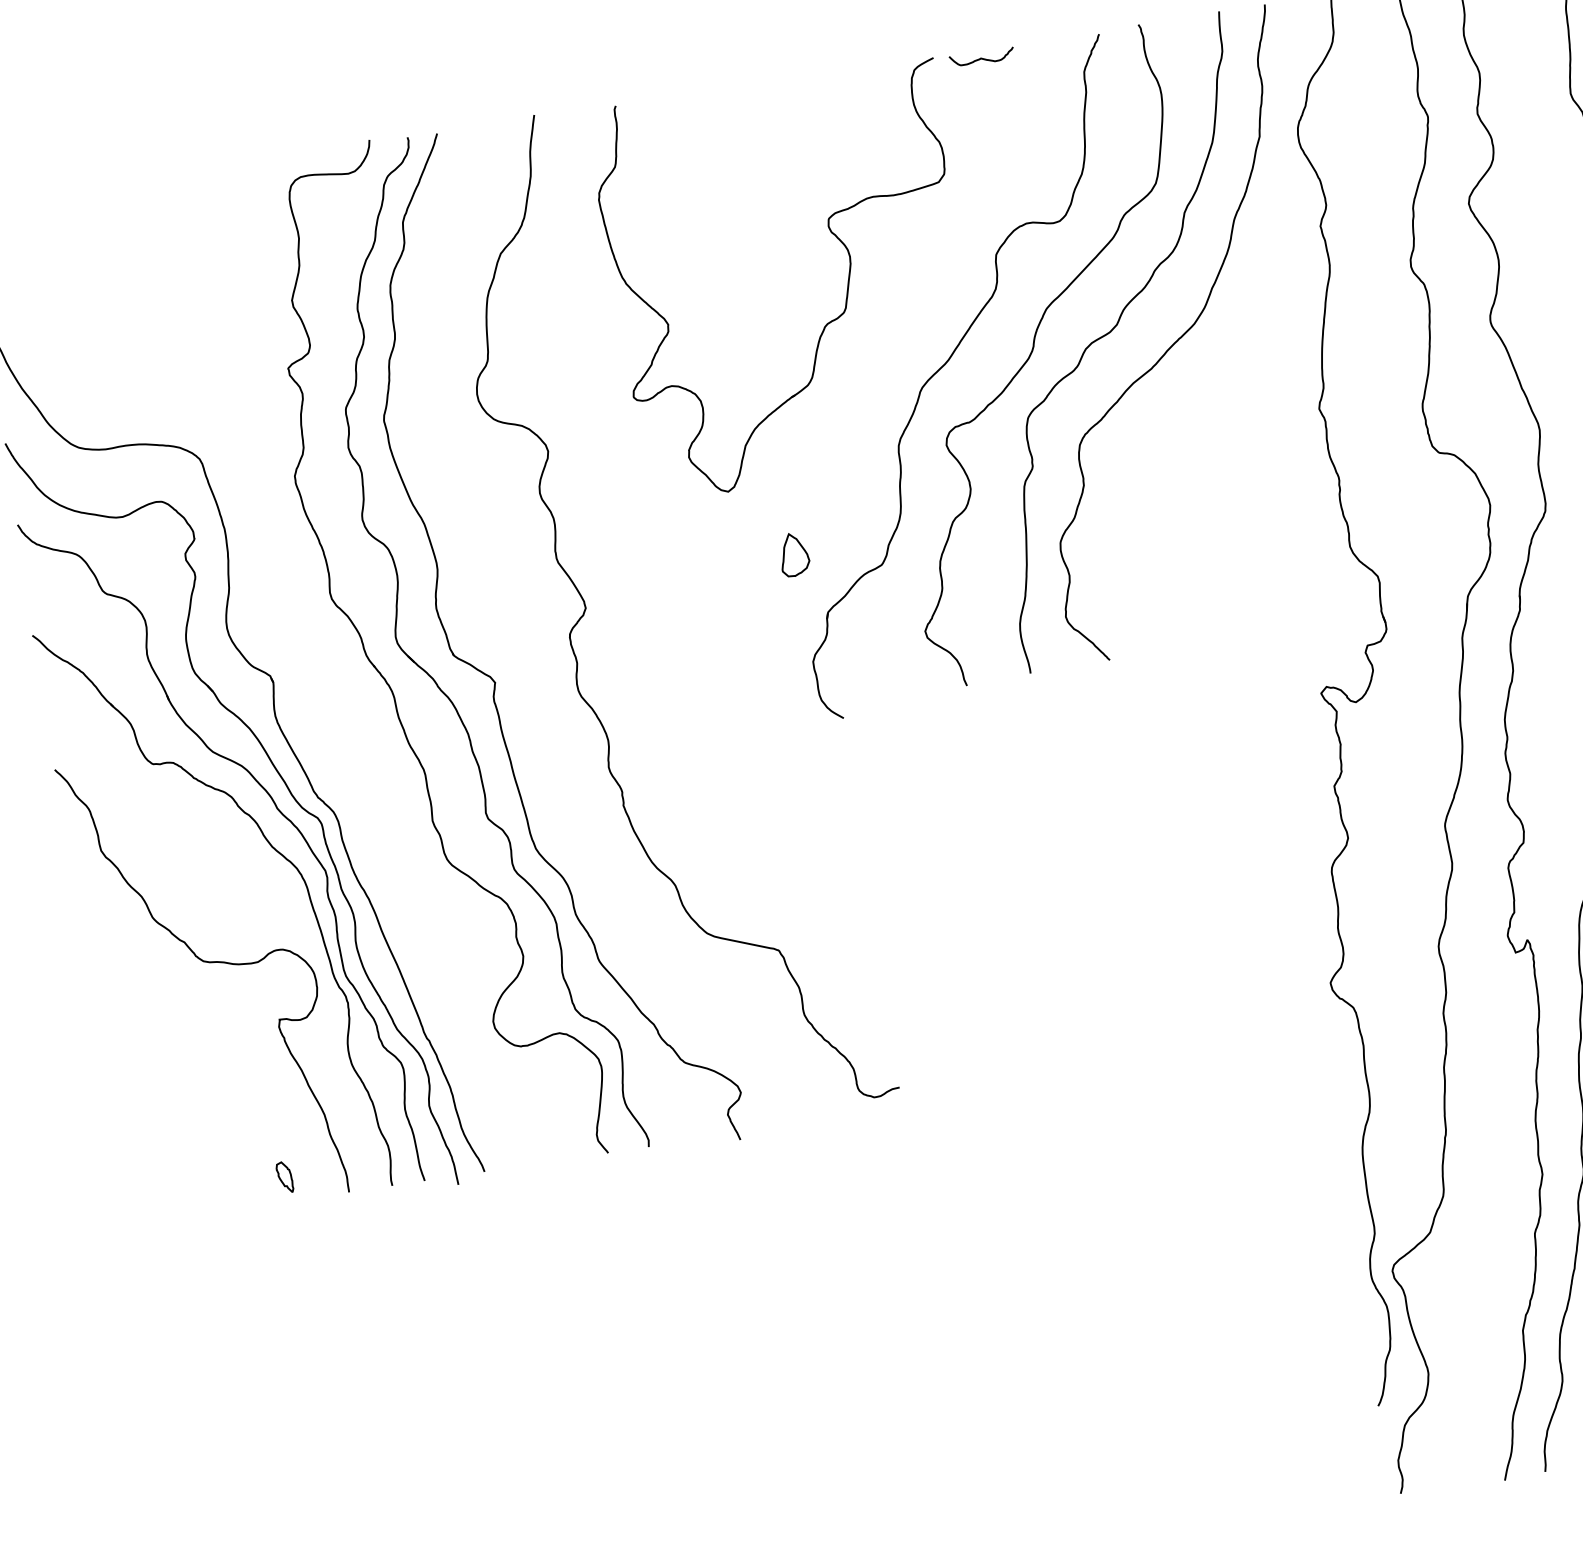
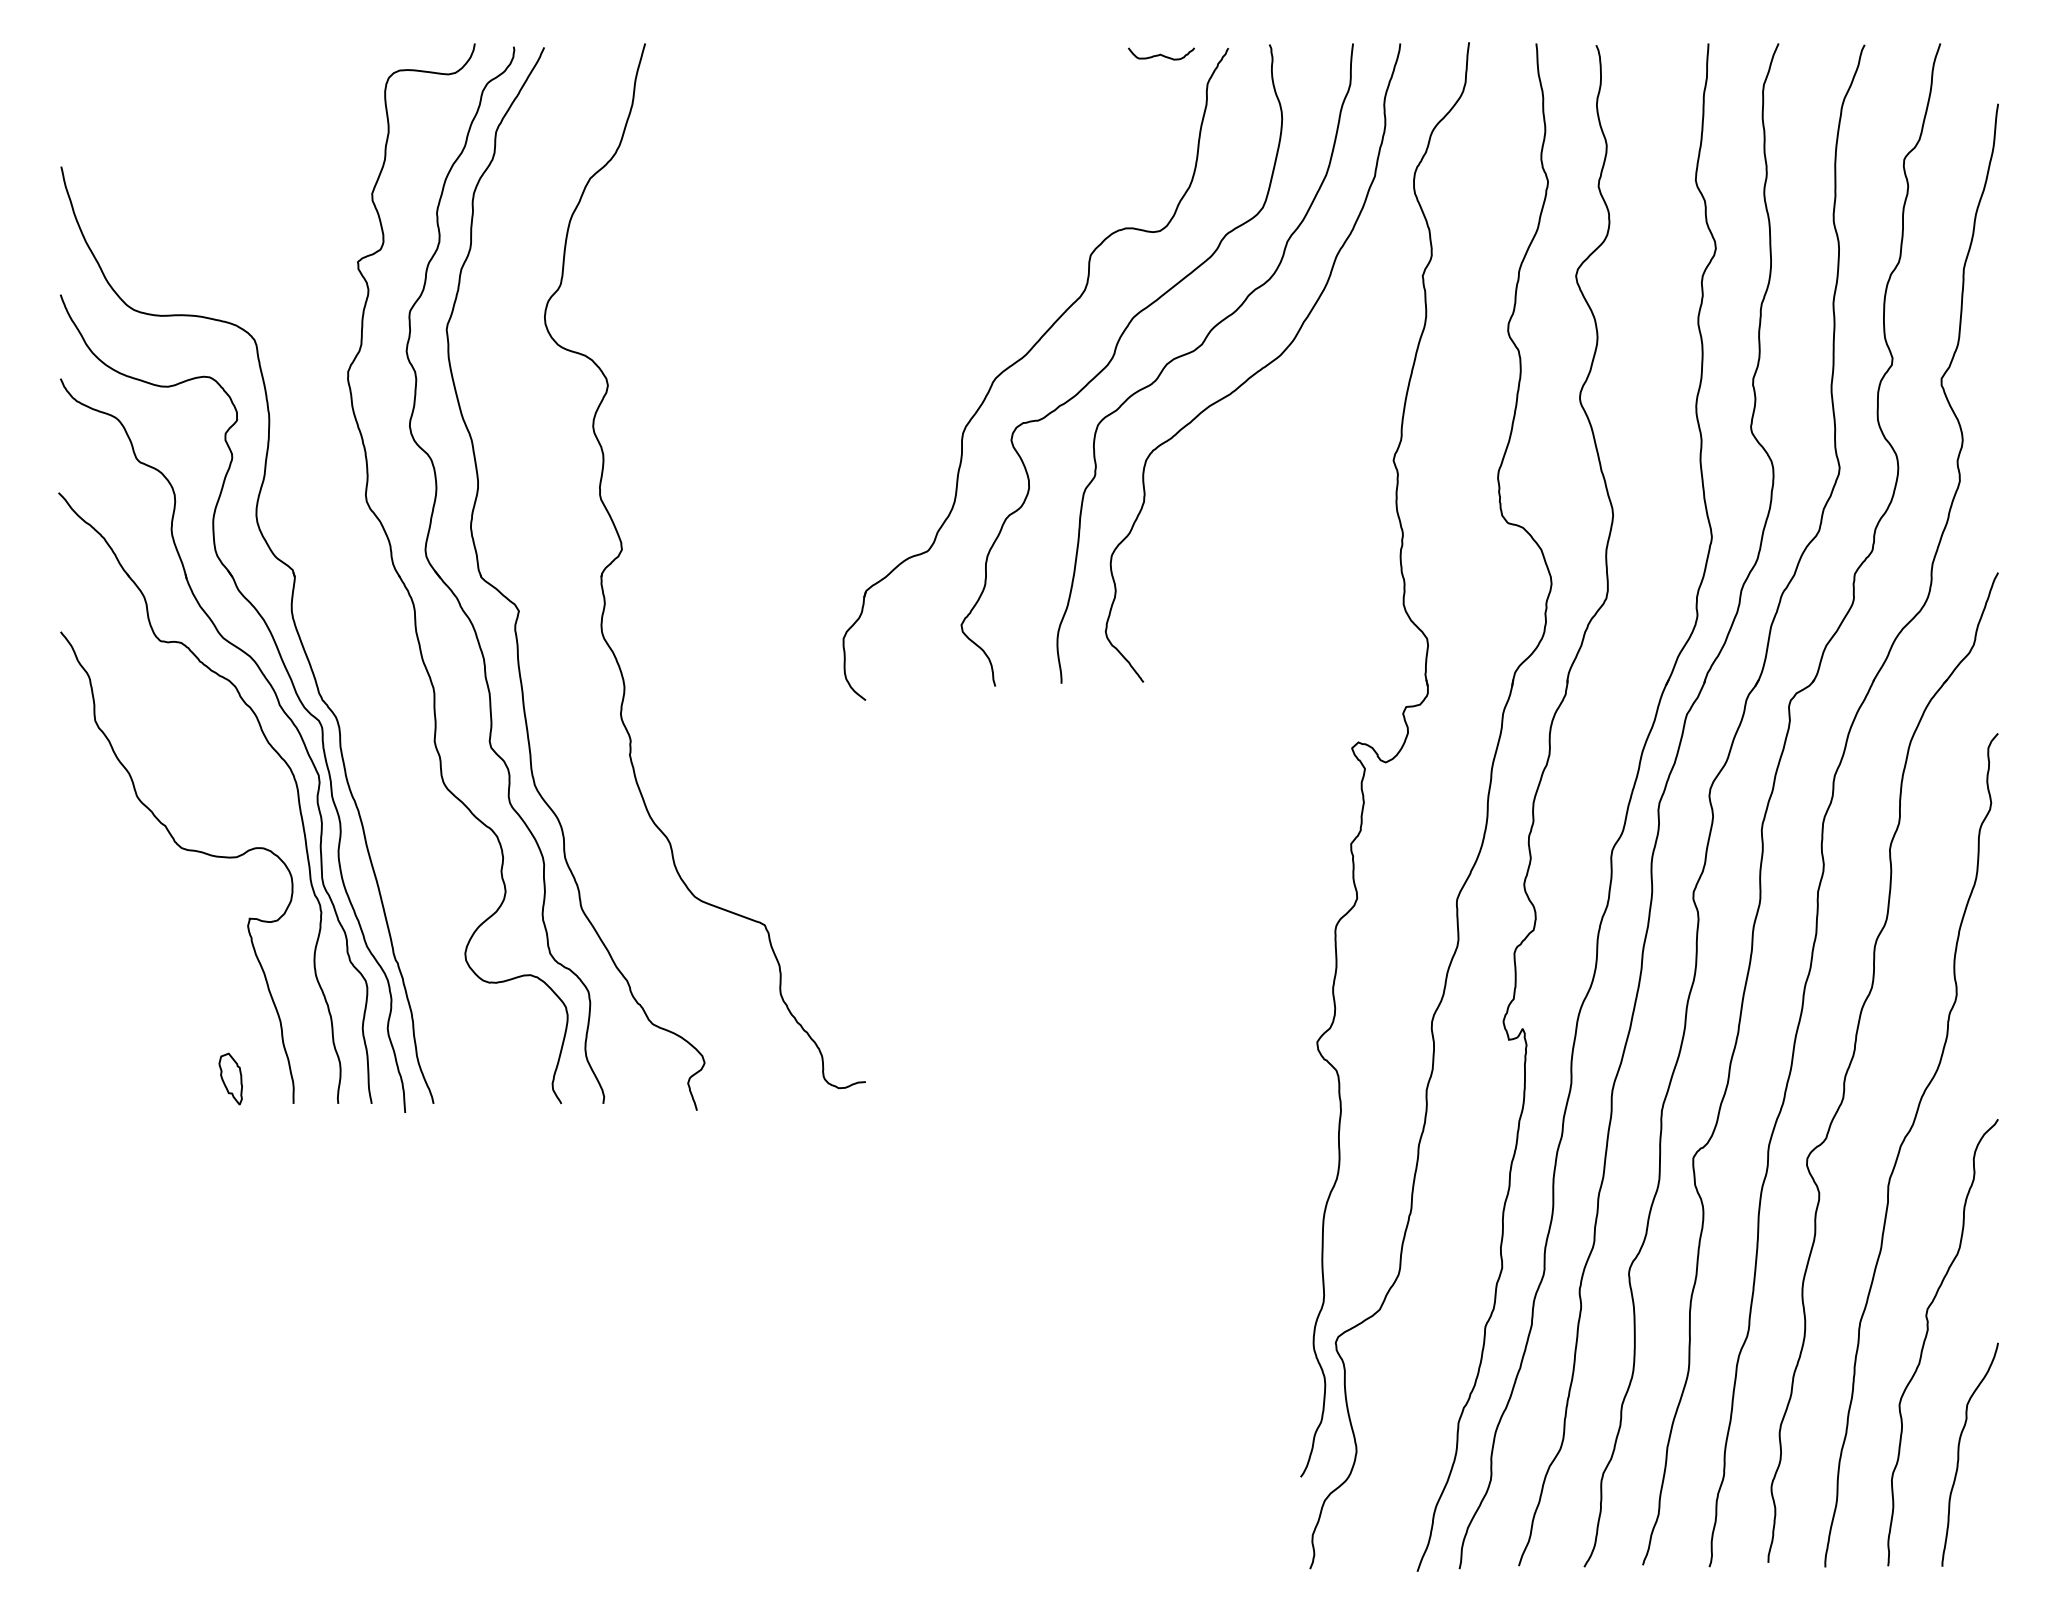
curve: (980, 57) -> (1160, 53), moved
part: (827, 323) -> (909, 298), removed
part: (793, 554) -> (840, 527), removed
part: (284, 1177) -> (230, 1078), size x1.6

